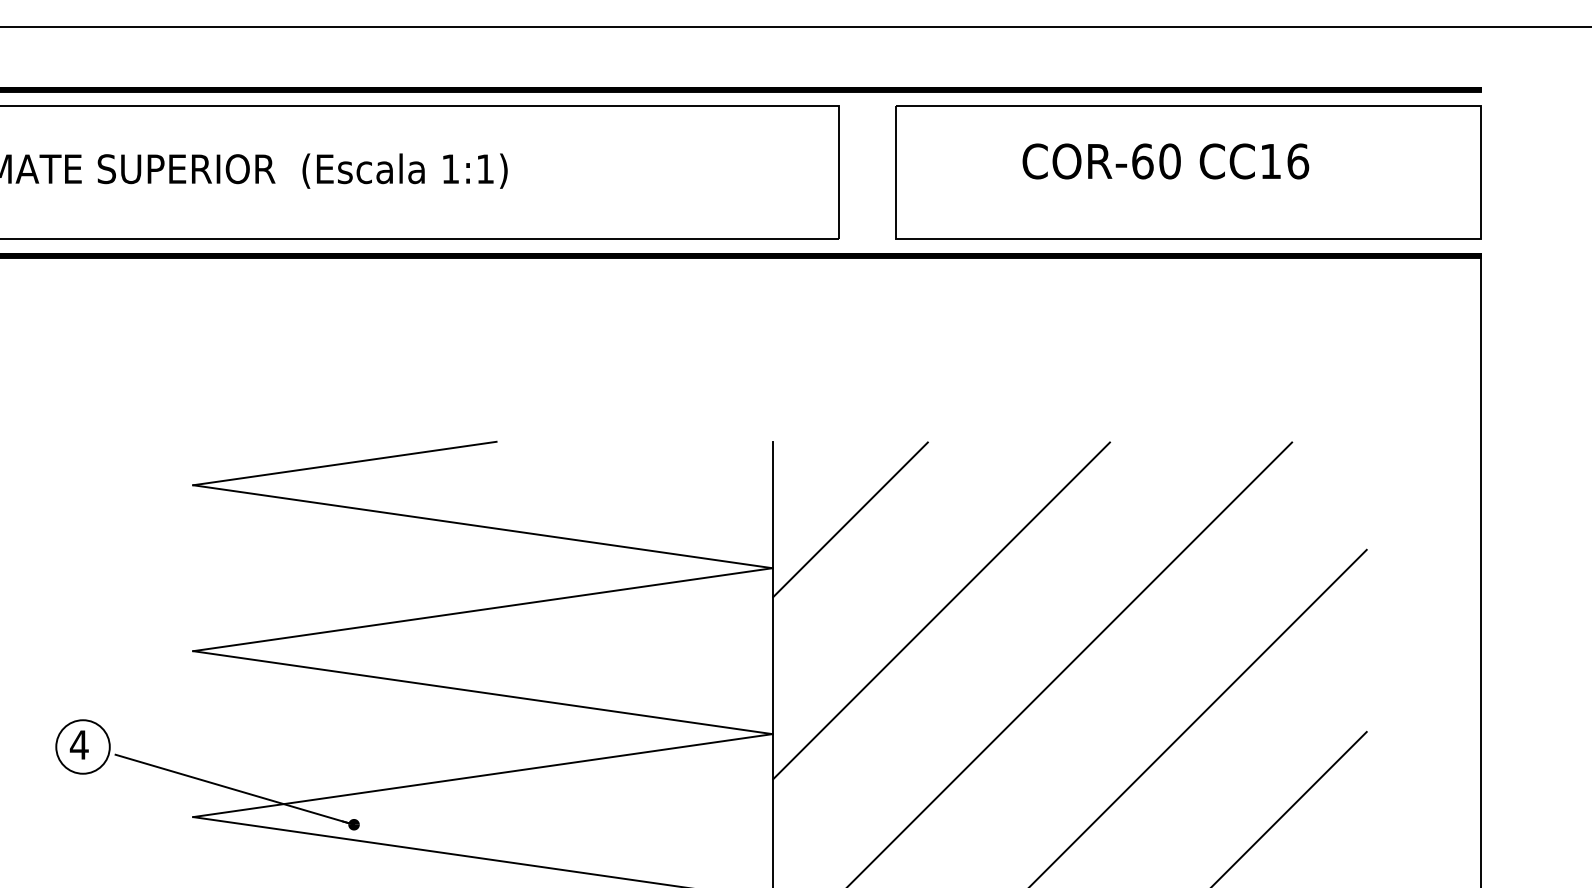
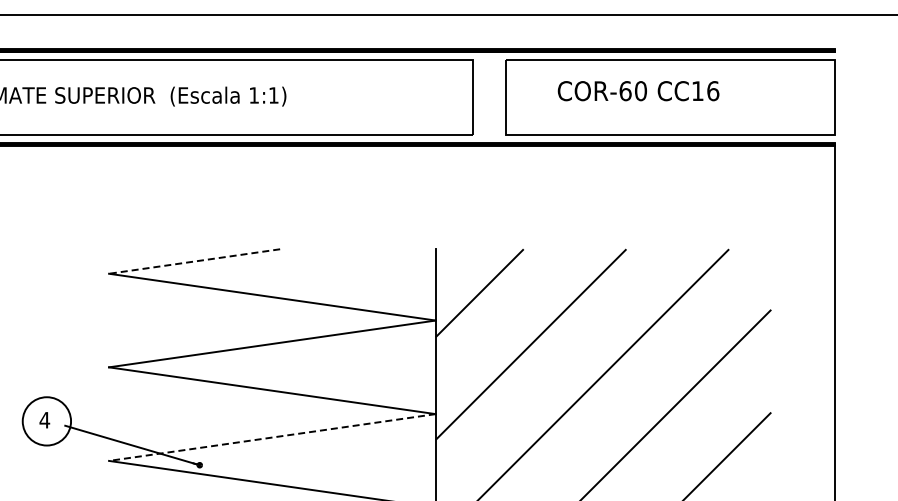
text: (1165, 162) -> (638, 91), moved
line: (344, 463) -> (194, 261), solid -> dashed
circle: (82, 747) -> (46, 421), size x1.6
line: (481, 775) -> (271, 437), solid -> dashed

